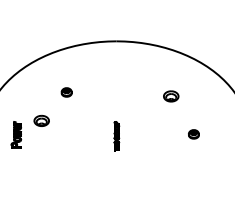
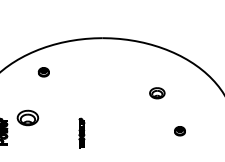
part: (66, 92) -> (43, 72), moved
part: (41, 120) -> (27, 117), size x1.4
part: (116, 136) -> (81, 133), moved

